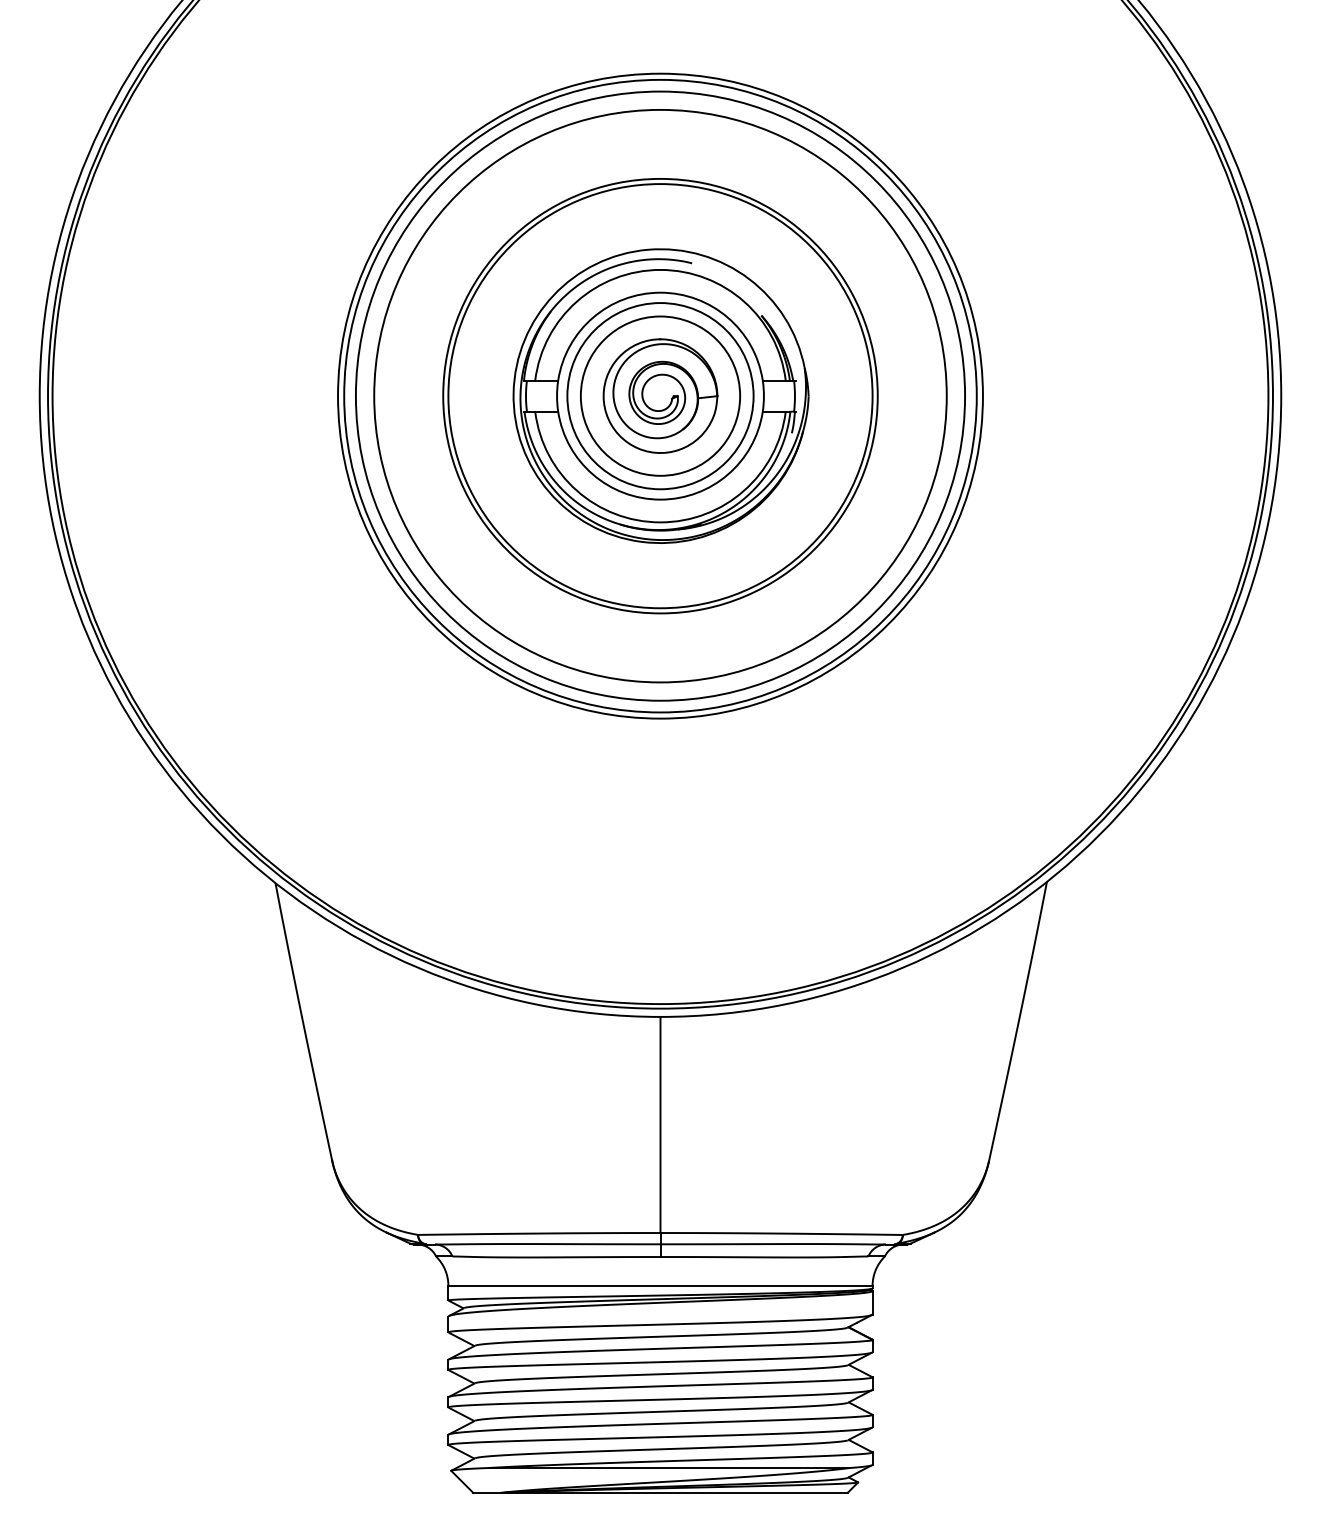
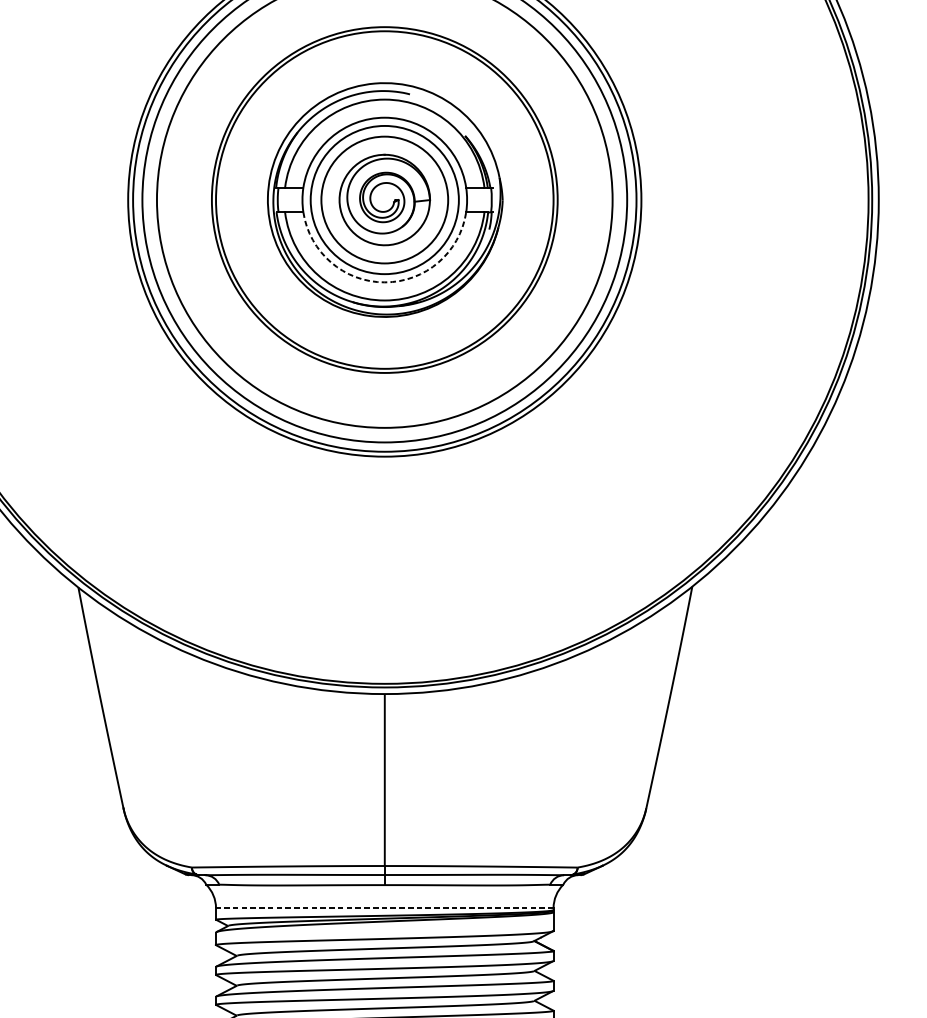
arc: (660, 499) -> (384, 282), solid -> dashed
line: (660, 1285) -> (384, 907), solid -> dashed

